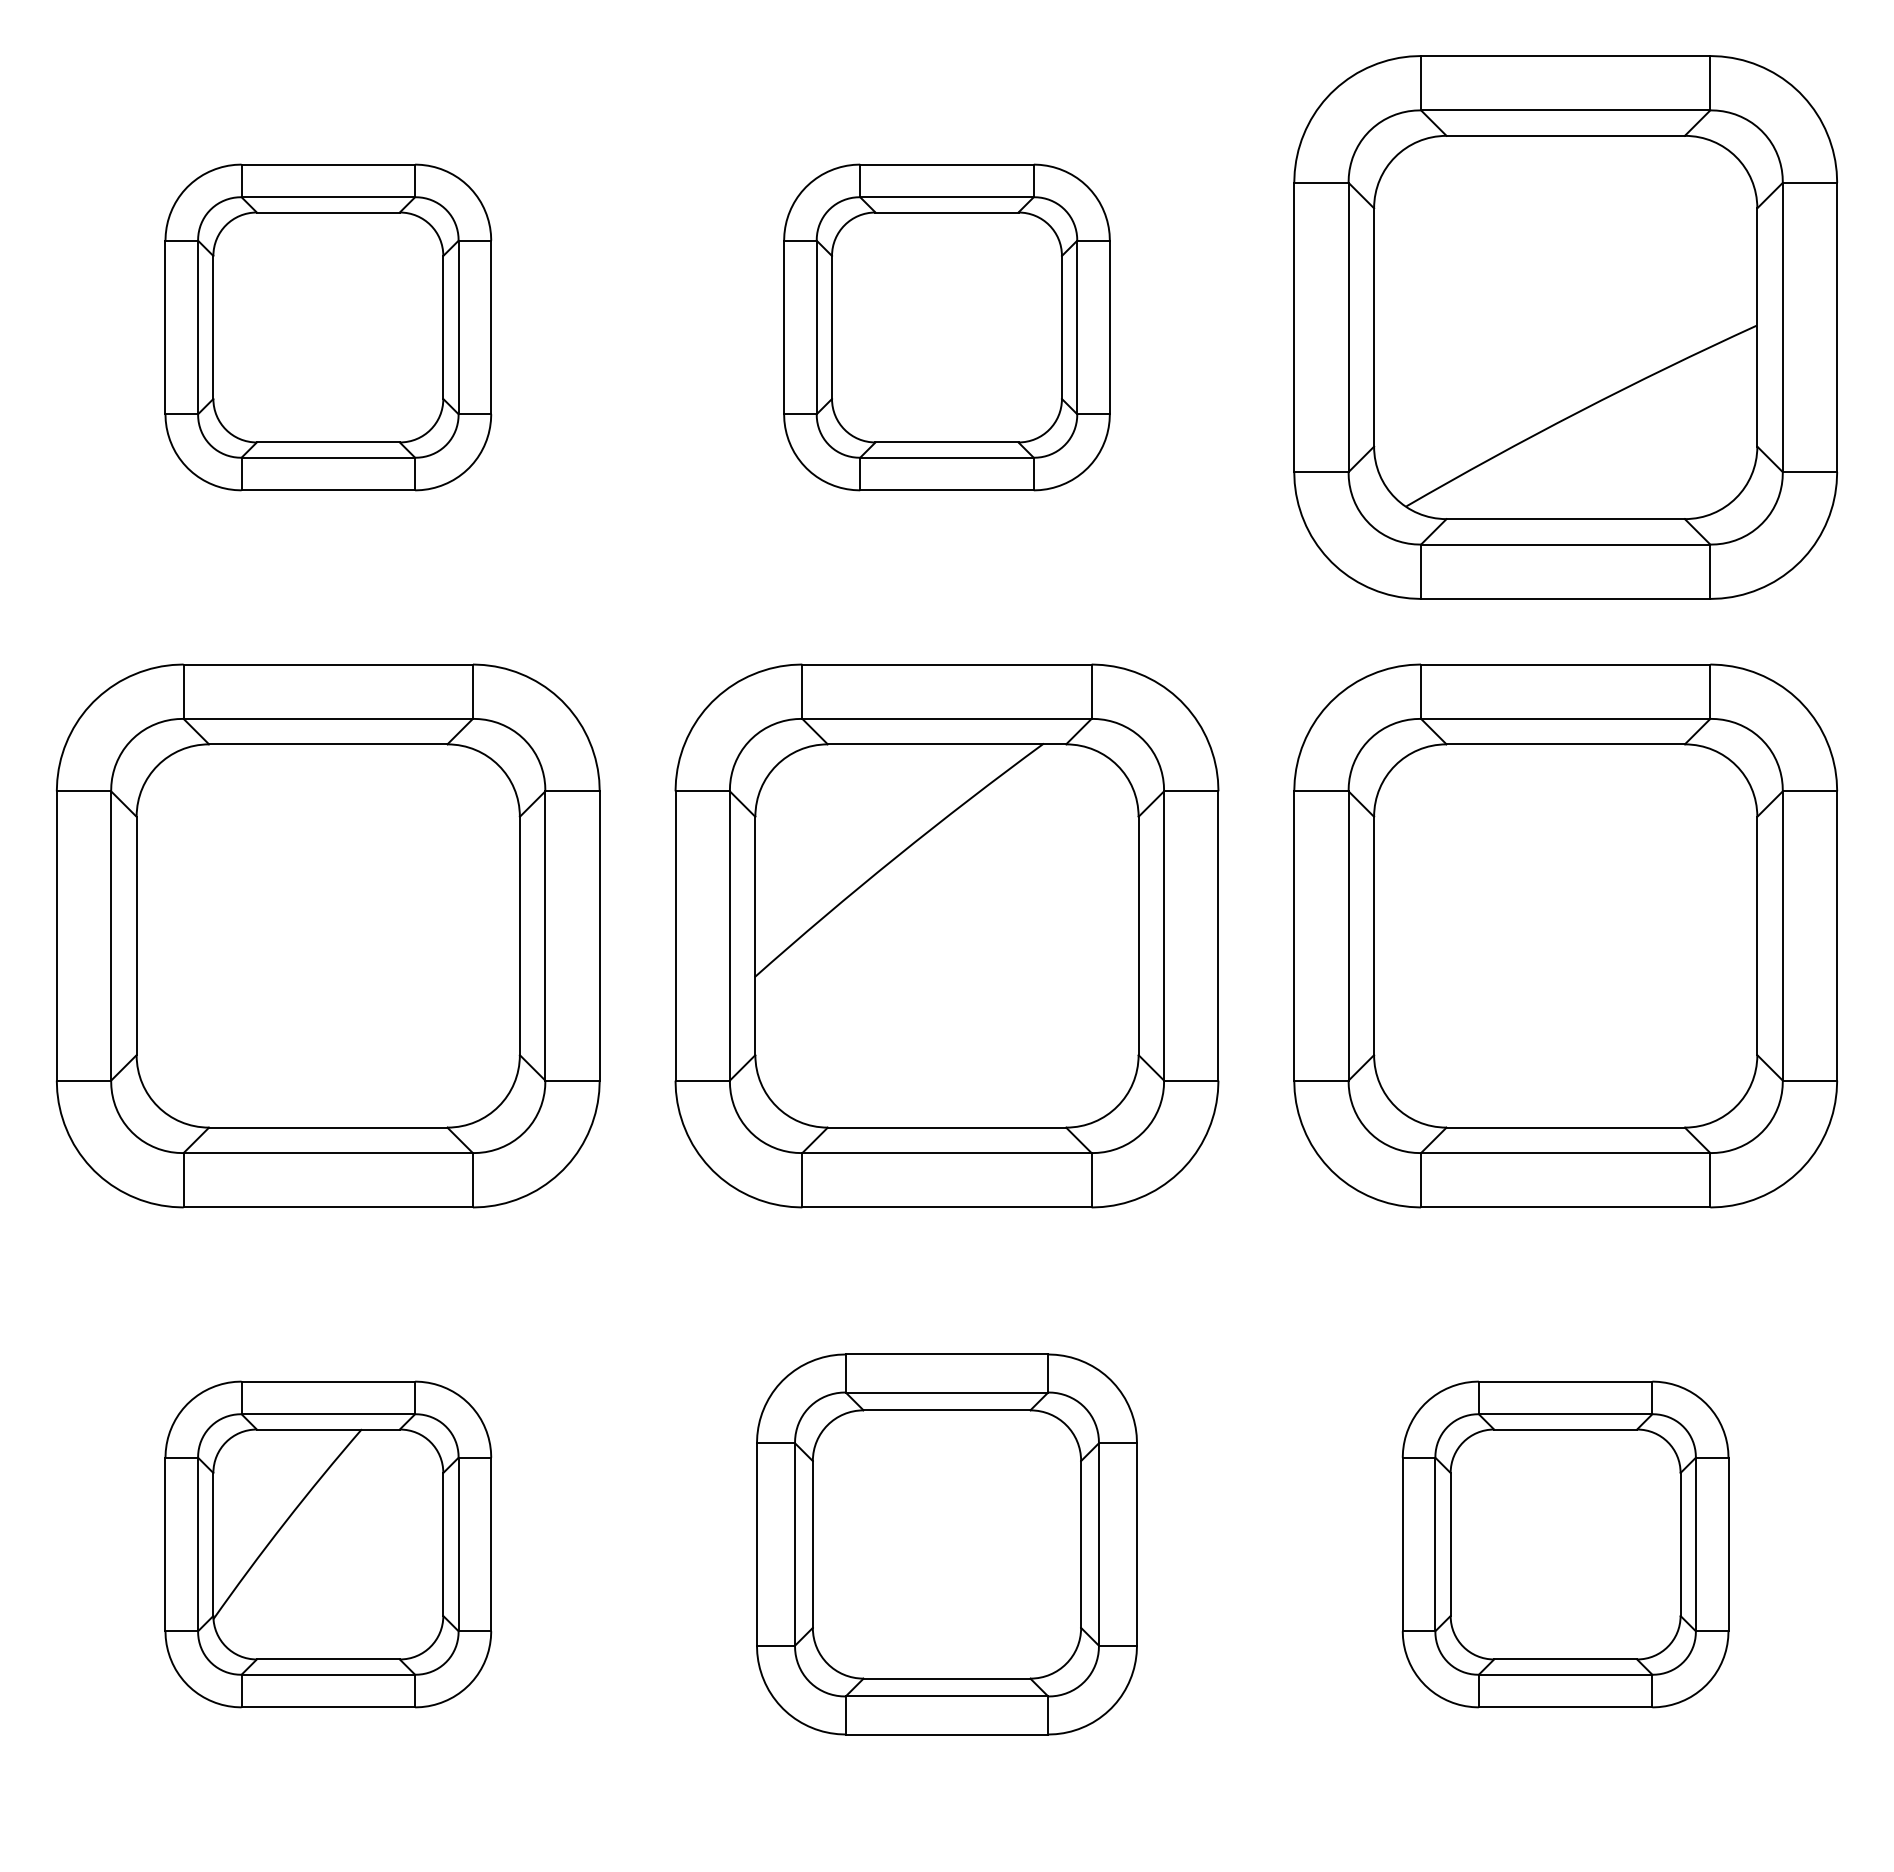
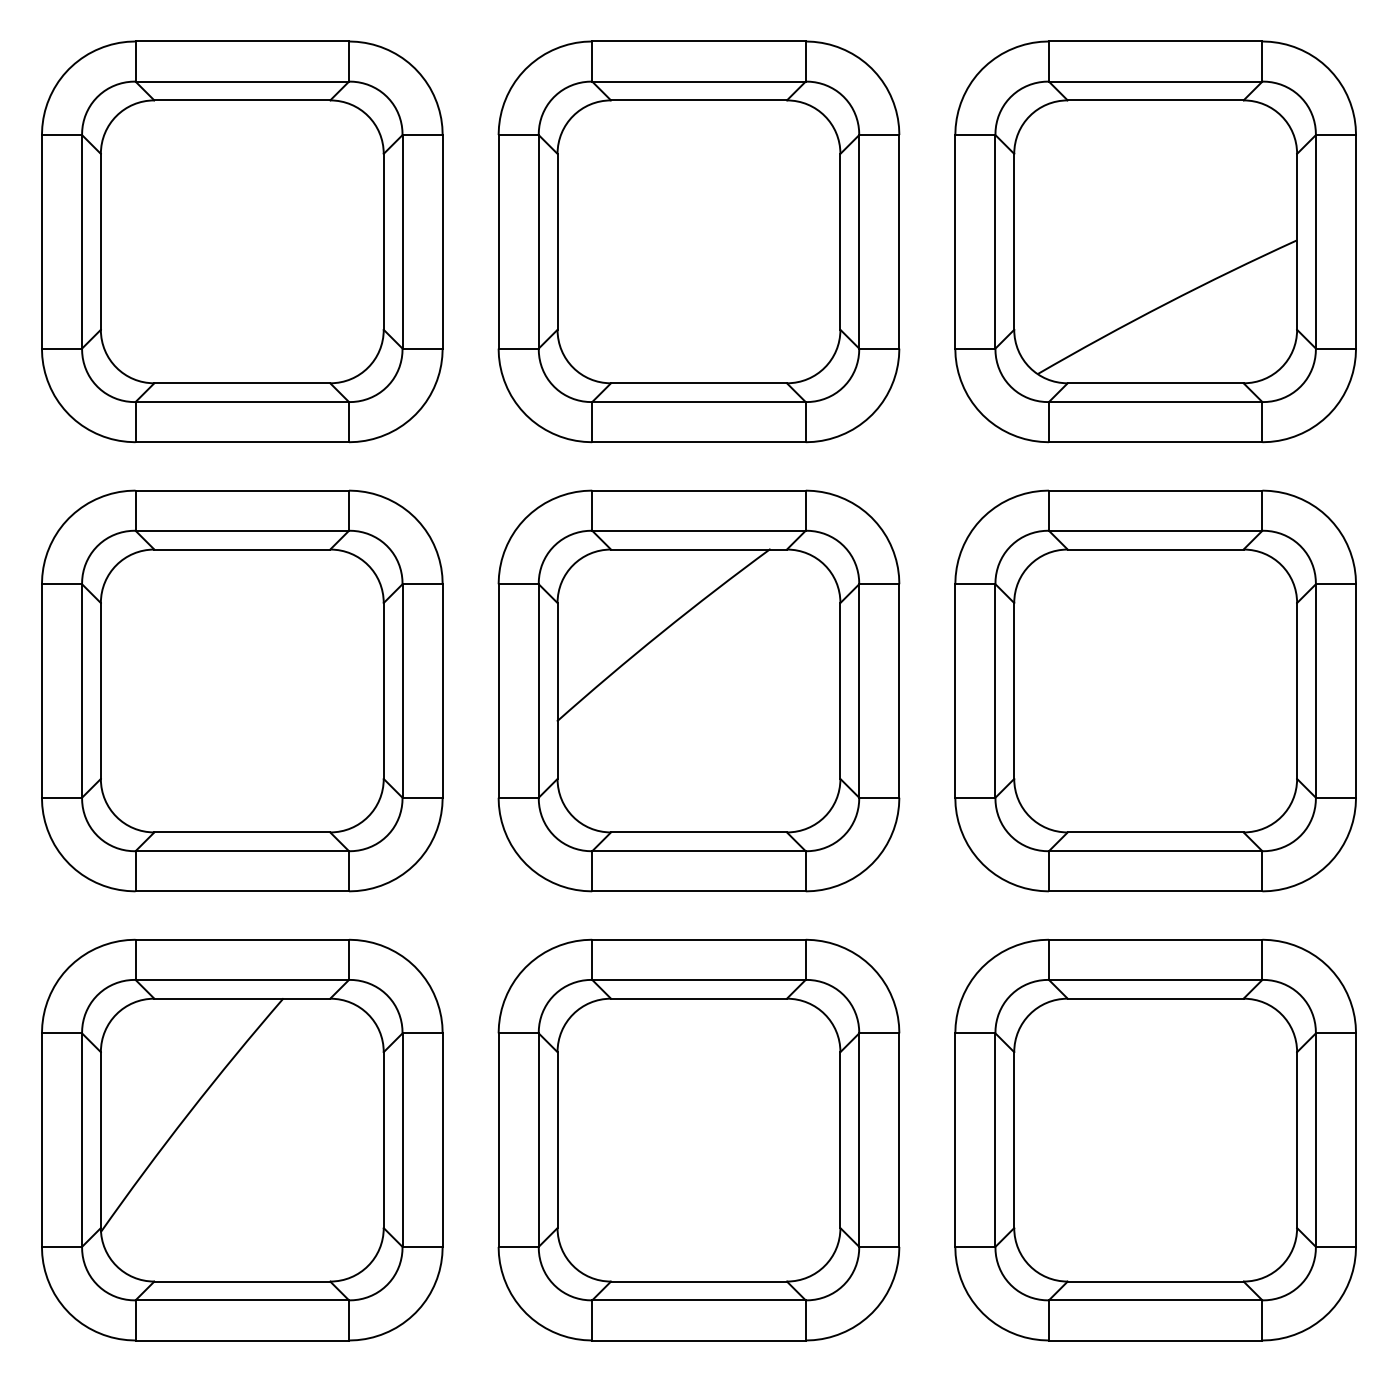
part: (328, 327) -> (242, 241), size x1.67
part: (946, 327) -> (698, 241), size x1.67
part: (328, 1544) -> (242, 1140), size x1.67
part: (946, 1544) -> (698, 1140), size x1.43
part: (1565, 1544) -> (1155, 1140), size x1.67

